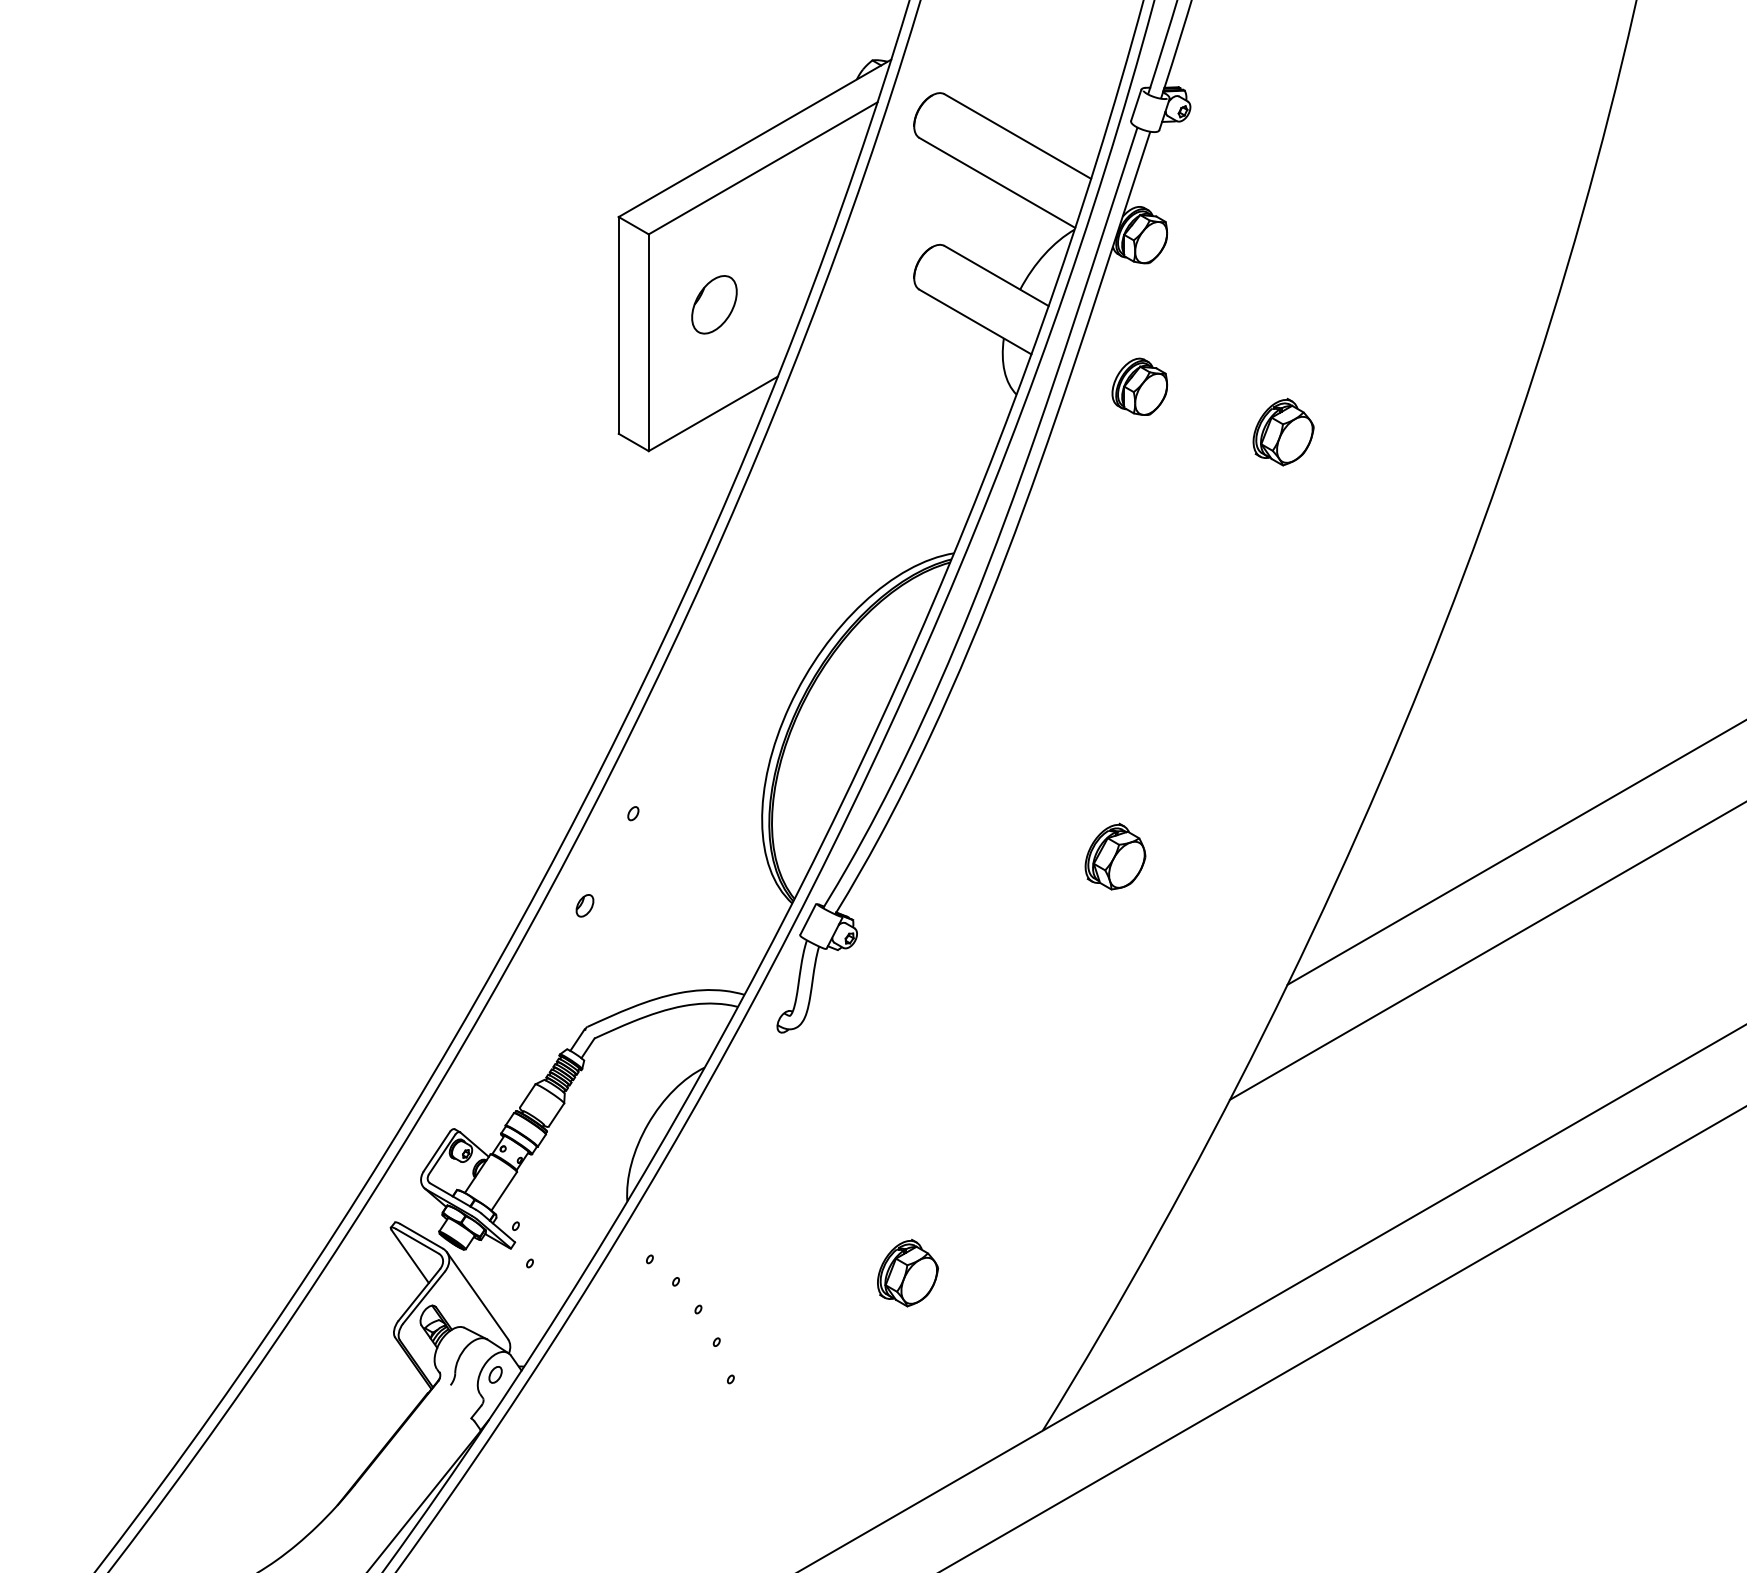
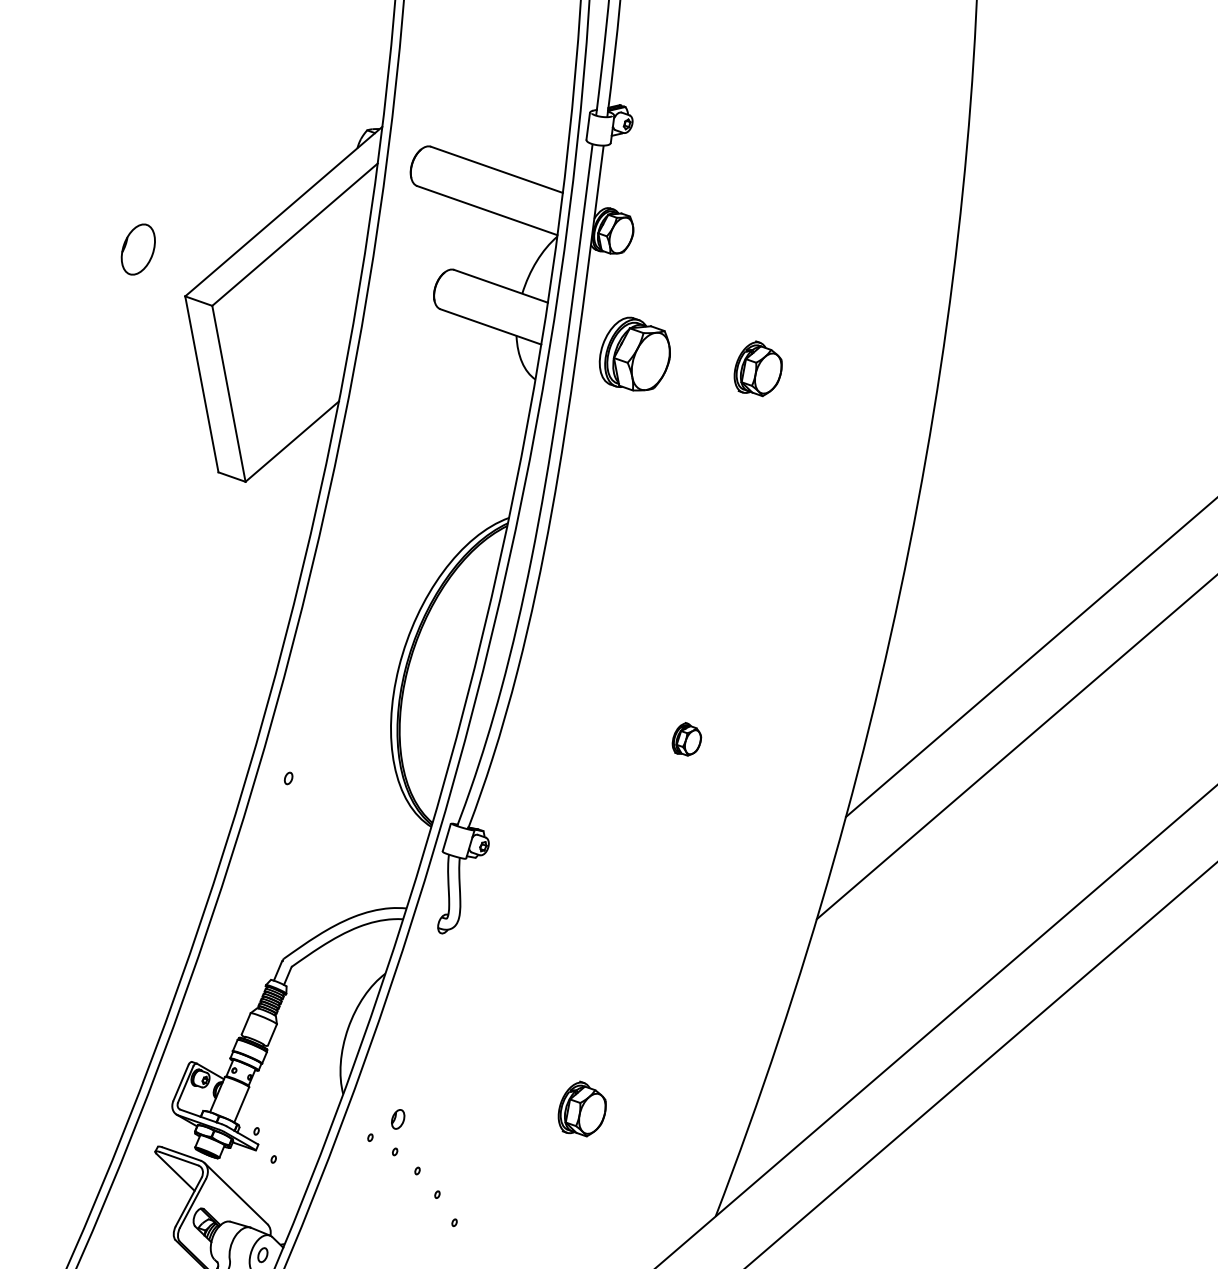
part: (714, 304) -> (138, 249), moved
part: (1139, 386) -> (633, 354), size x1.6
part: (1115, 856) -> (686, 739), size x0.6
part: (584, 905) -> (397, 1119), moved

